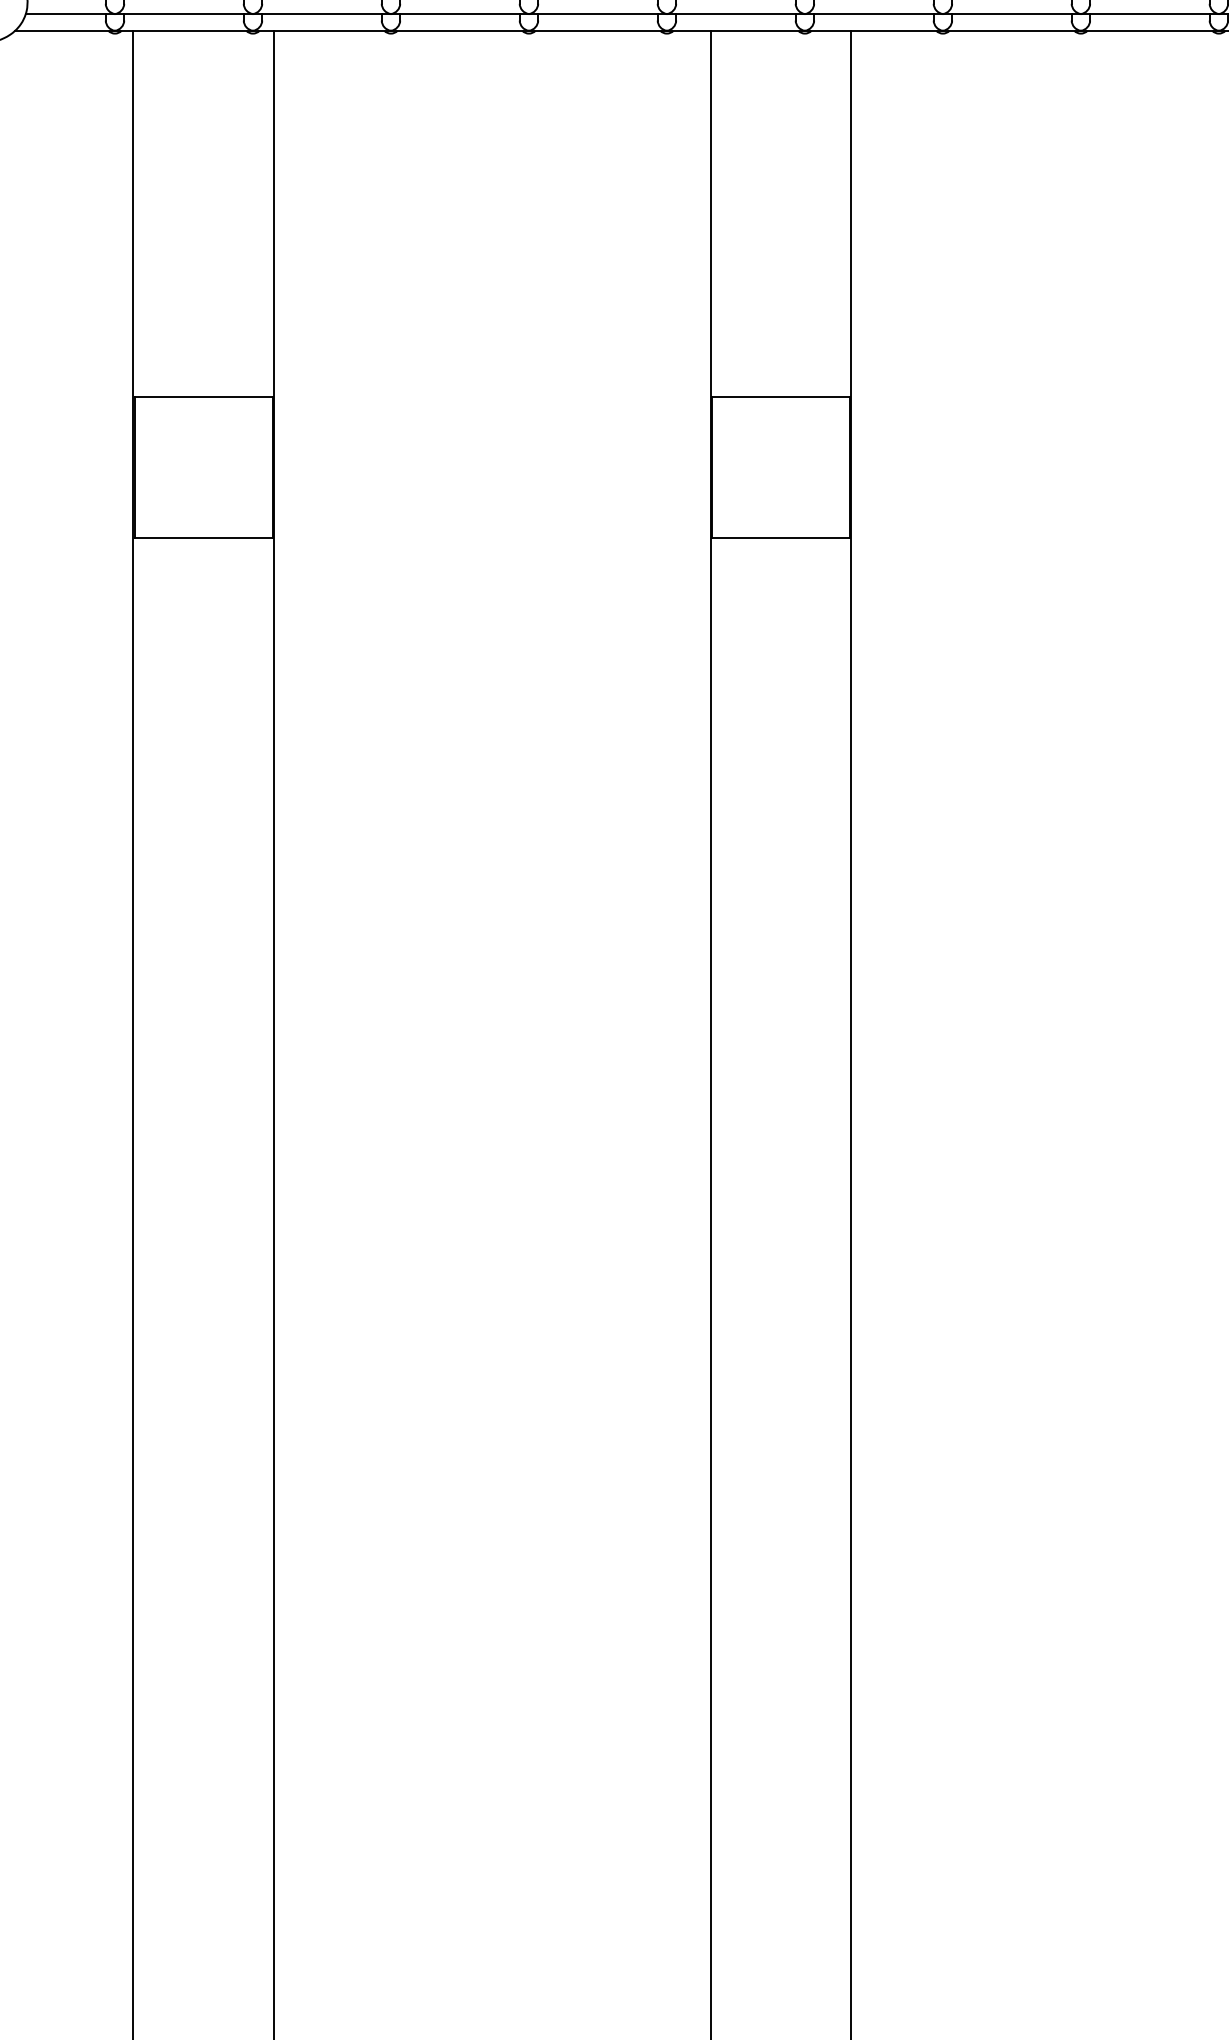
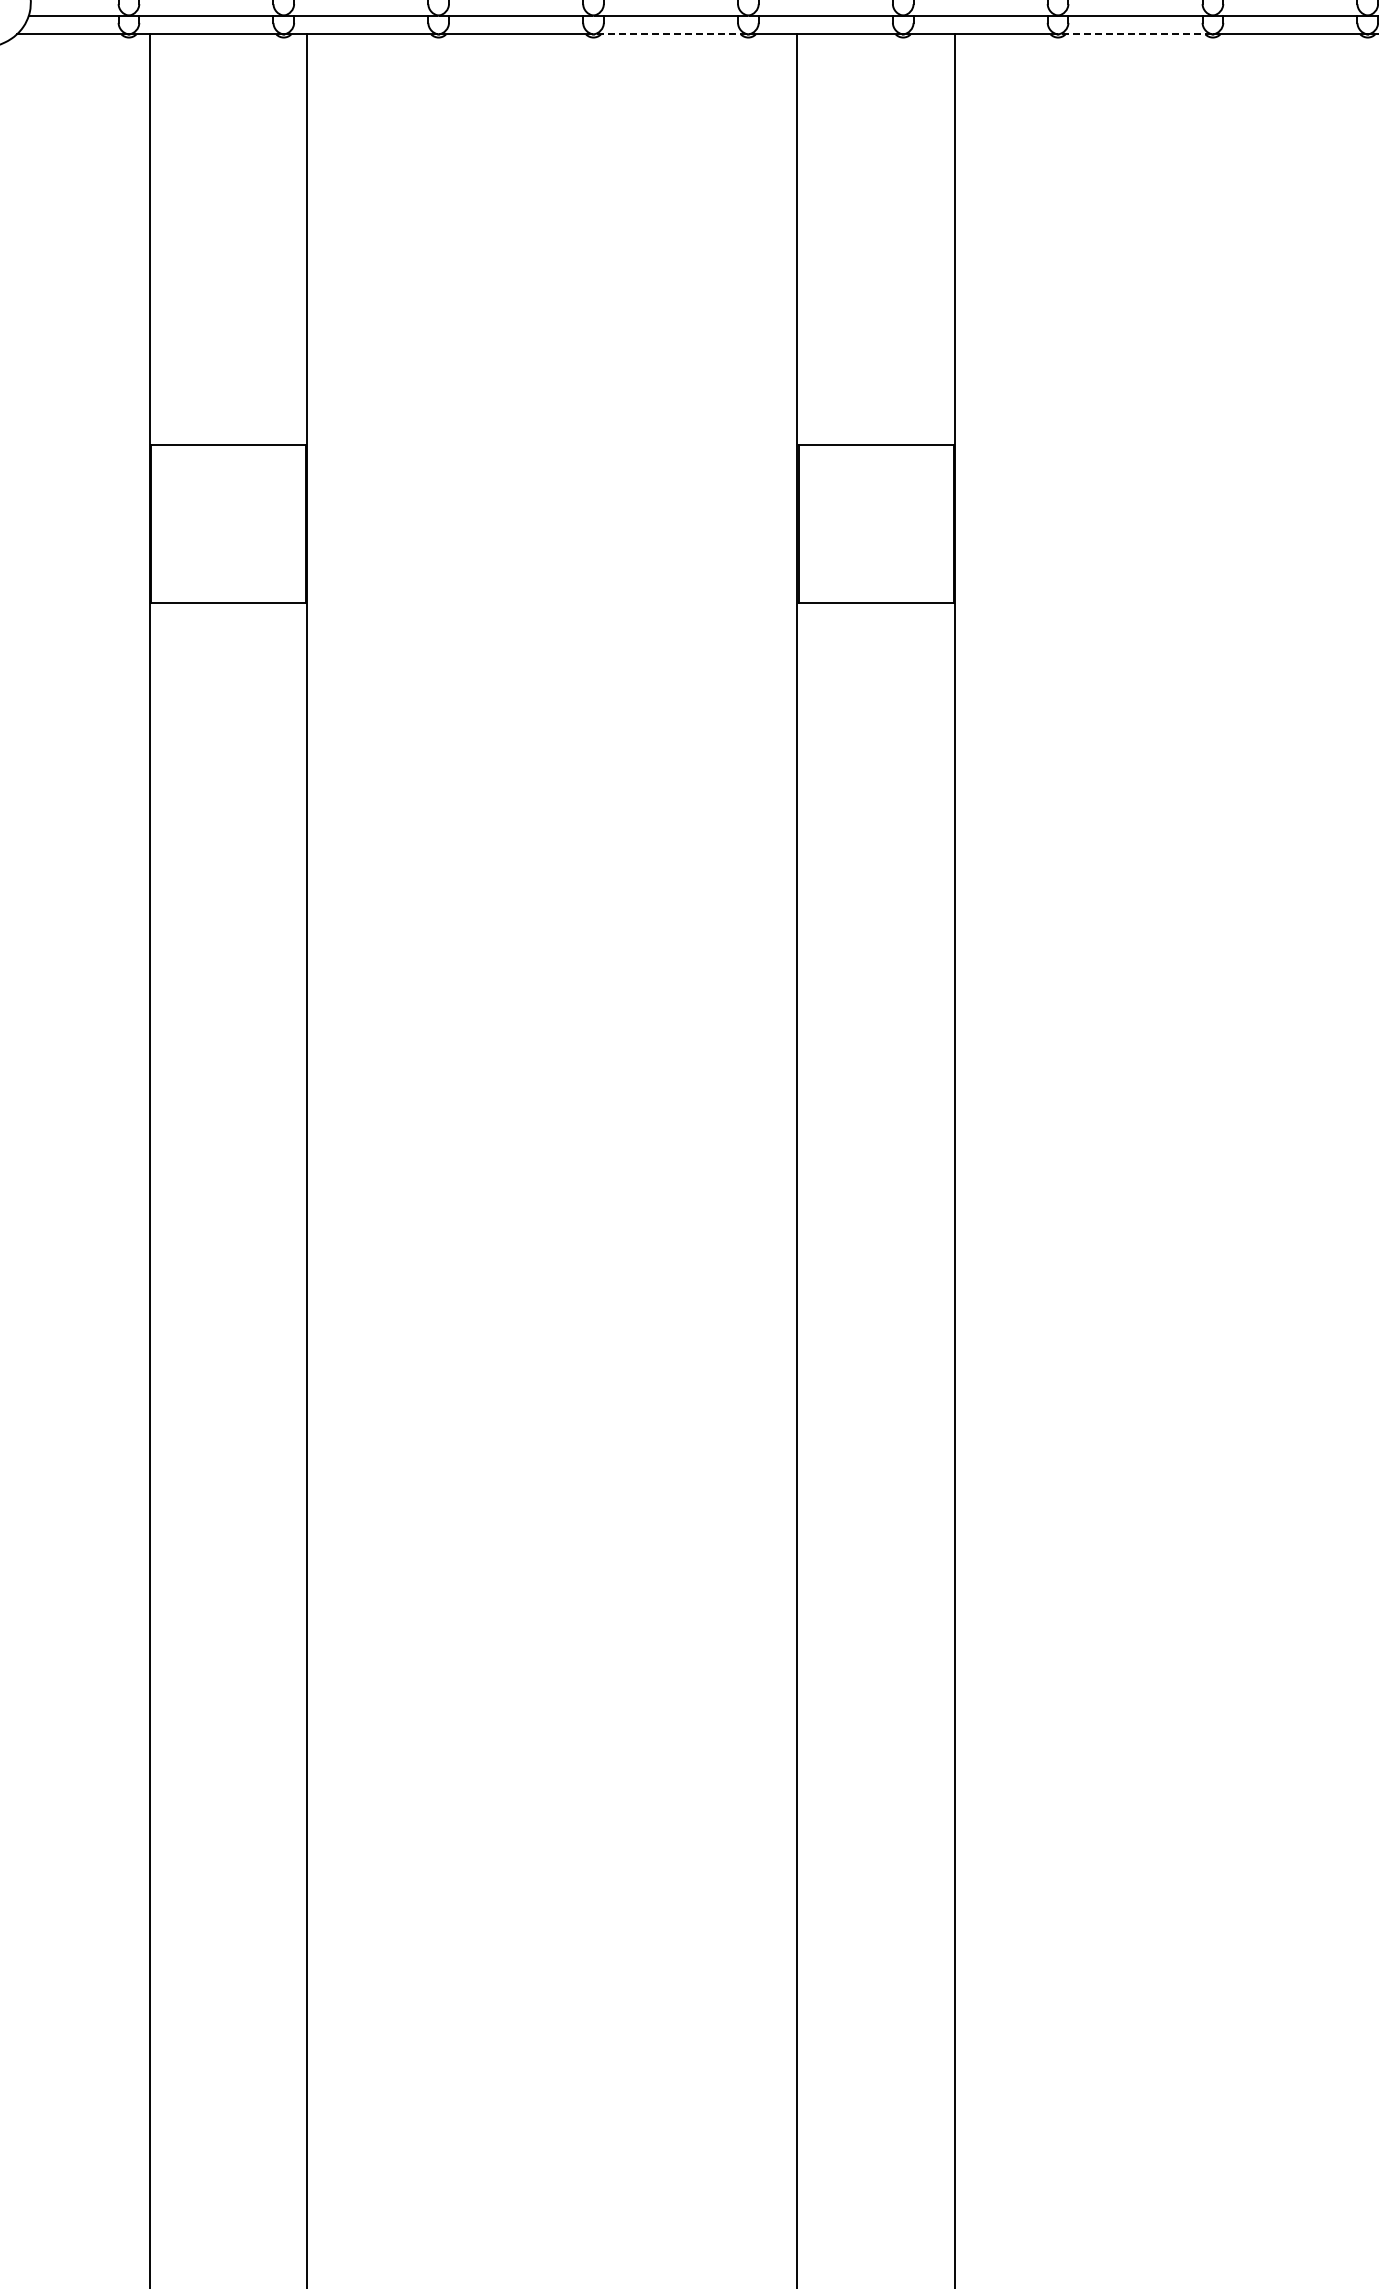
line: (597, 30) -> (670, 34), solid -> dashed
line: (1011, 30) -> (1134, 34), solid -> dashed

